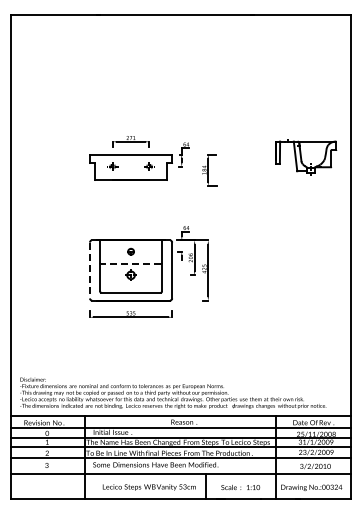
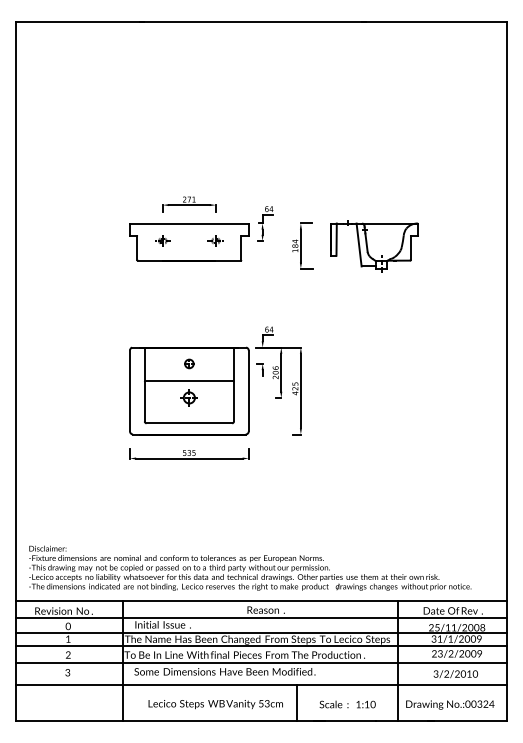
part: (306, 157) -> (374, 246), moved
line: (130, 263) -> (188, 380), dashed -> solid
line: (89, 270) -> (129, 391), dashed -> solid

